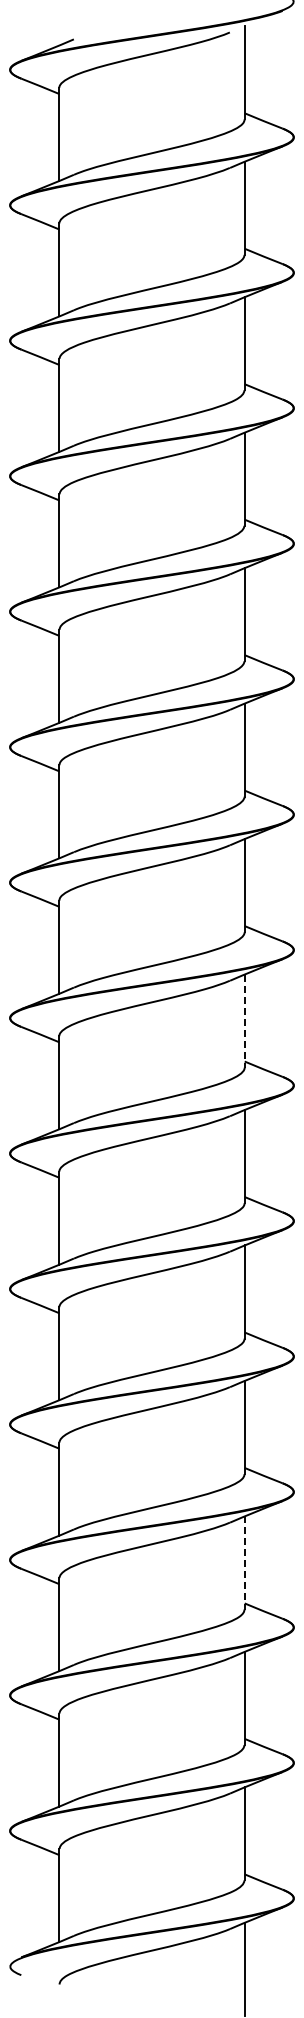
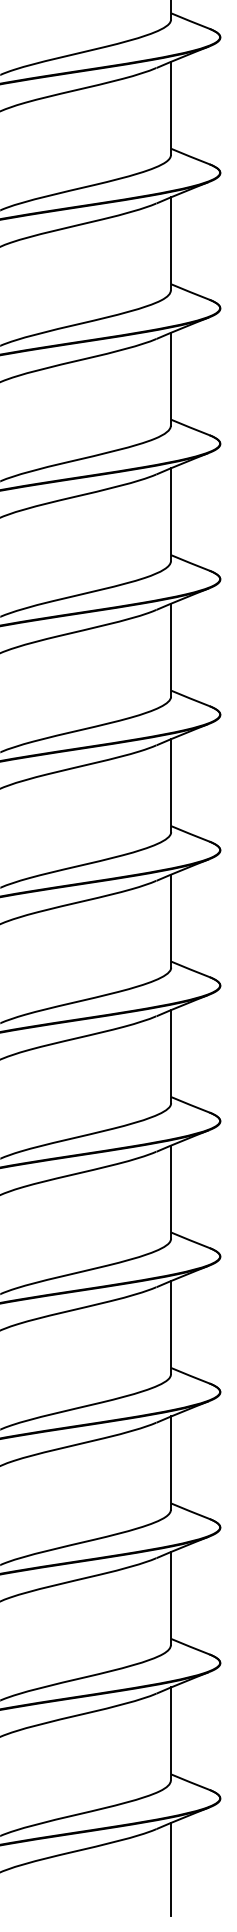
line: (244, 1021) -> (170, 921), dashed -> solid
line: (244, 1562) -> (170, 1462), dashed -> solid

